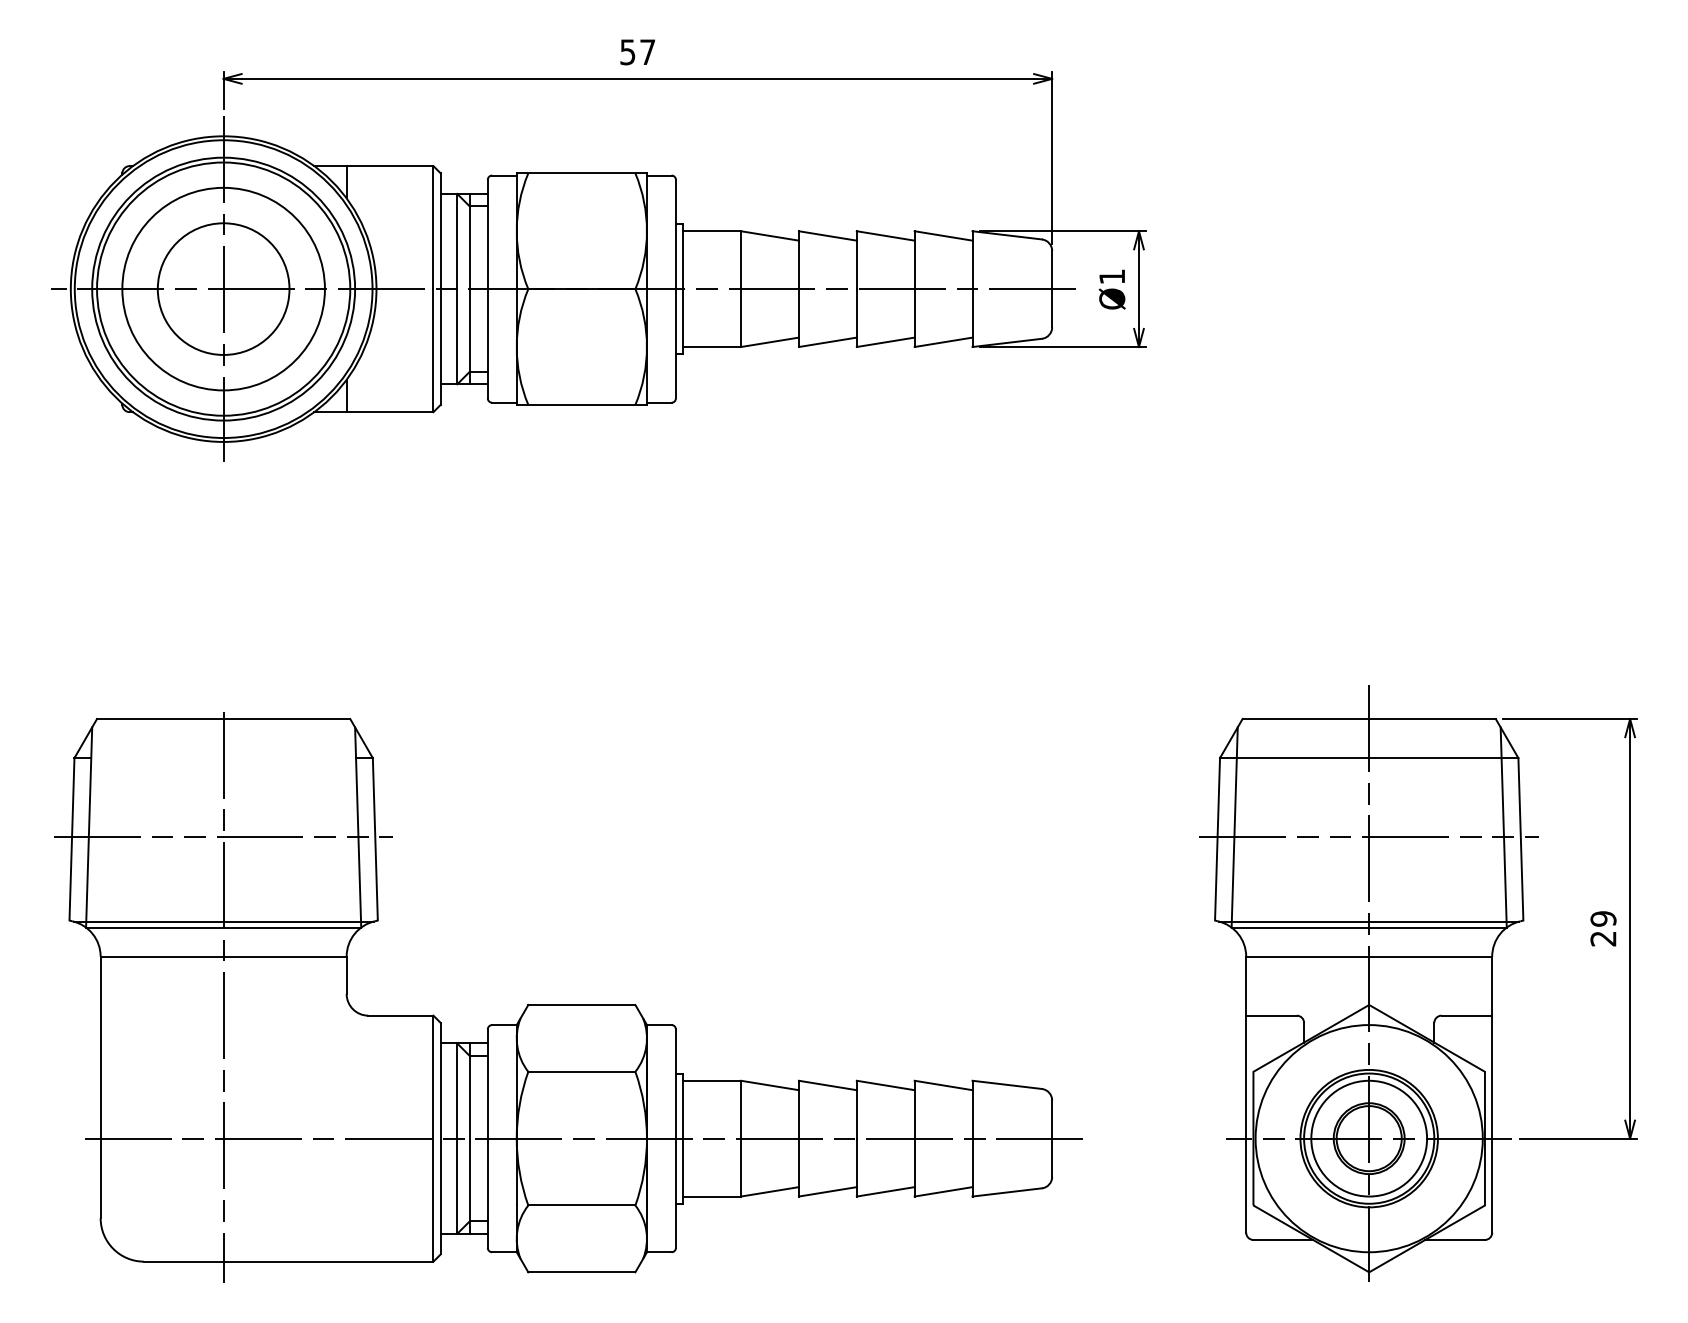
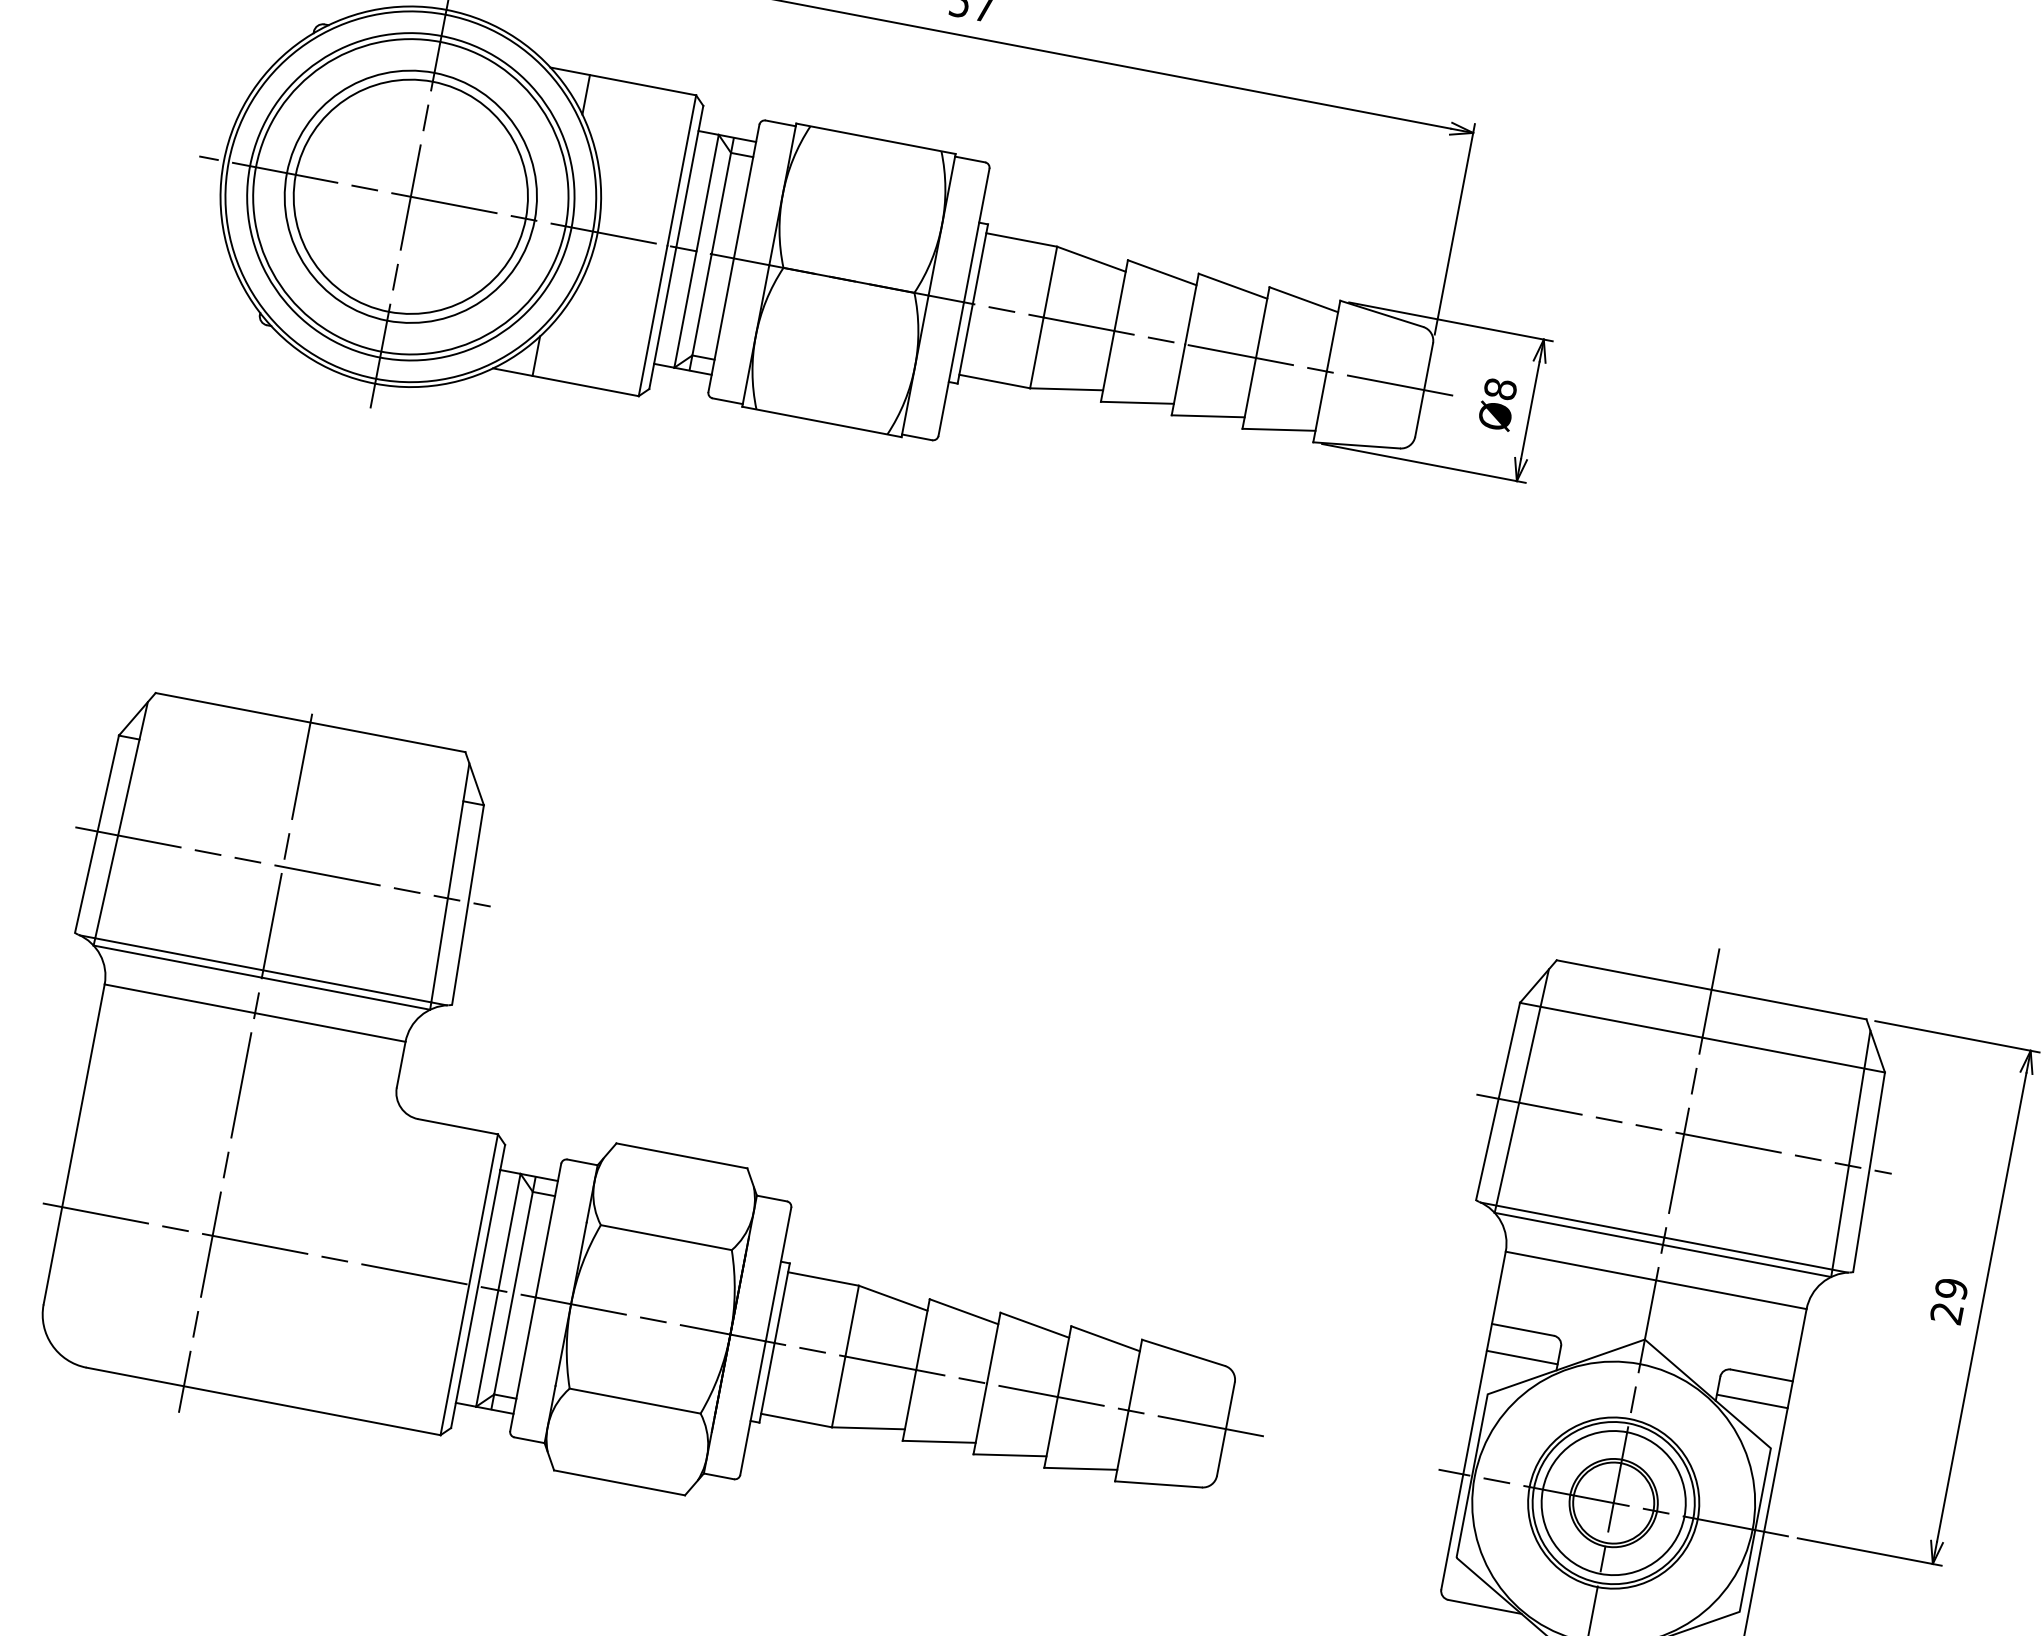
text: (1112, 276) -> (1500, 388), Ø1 -> Ø8
circle: (223, 289) -> (410, 197), size x1.43
line: (1275, 1037) -> (1522, 1357), added
line: (1463, 1037) -> (1752, 1401), added

